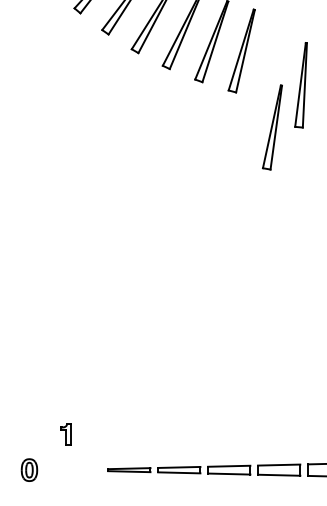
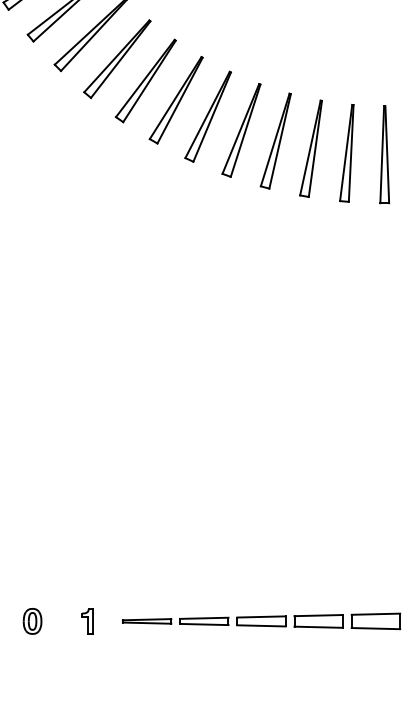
part: (300, 85) -> (346, 153), moved
part: (272, 127) -> (310, 148), moved
part: (66, 434) -> (87, 621), moved

